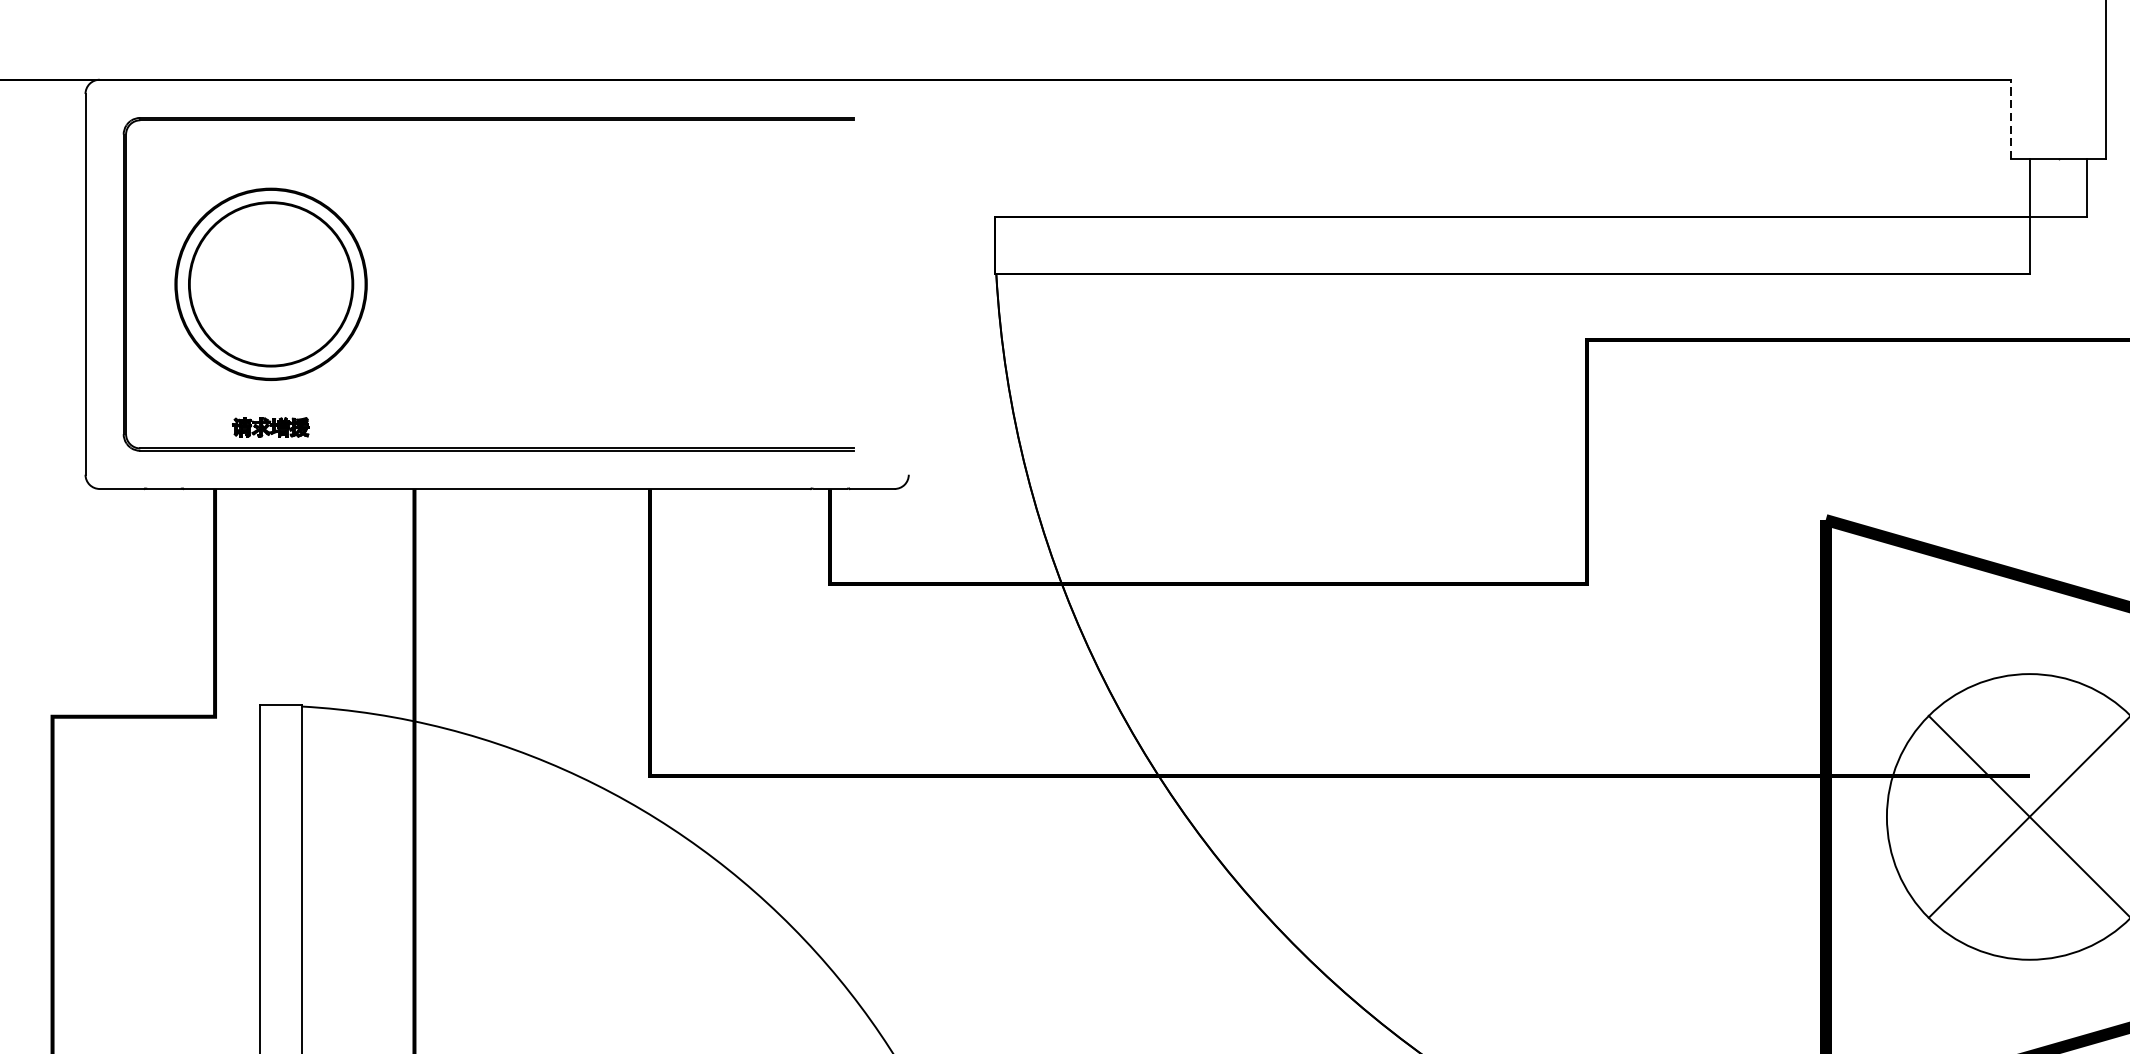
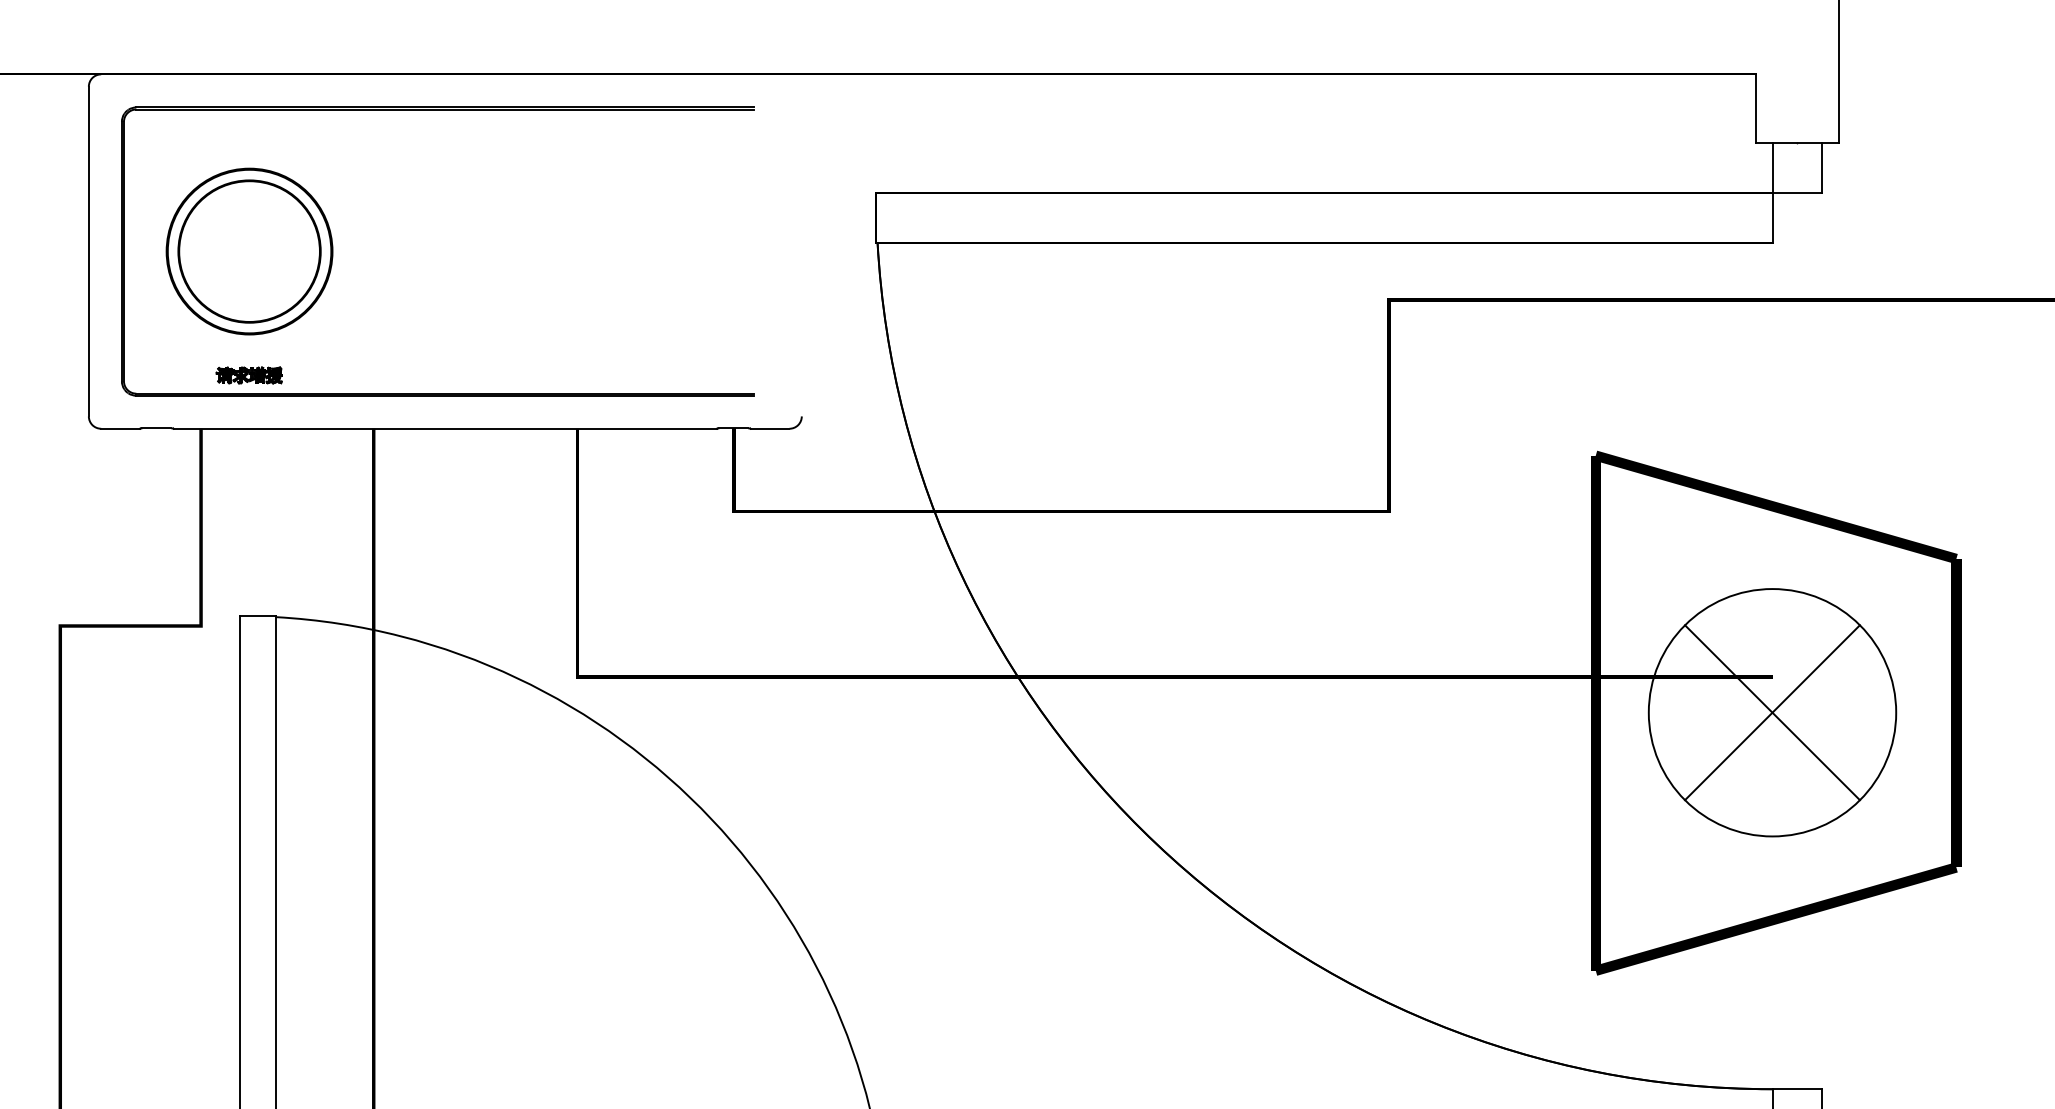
line: (2011, 119) -> (1756, 108), dashed -> solid

